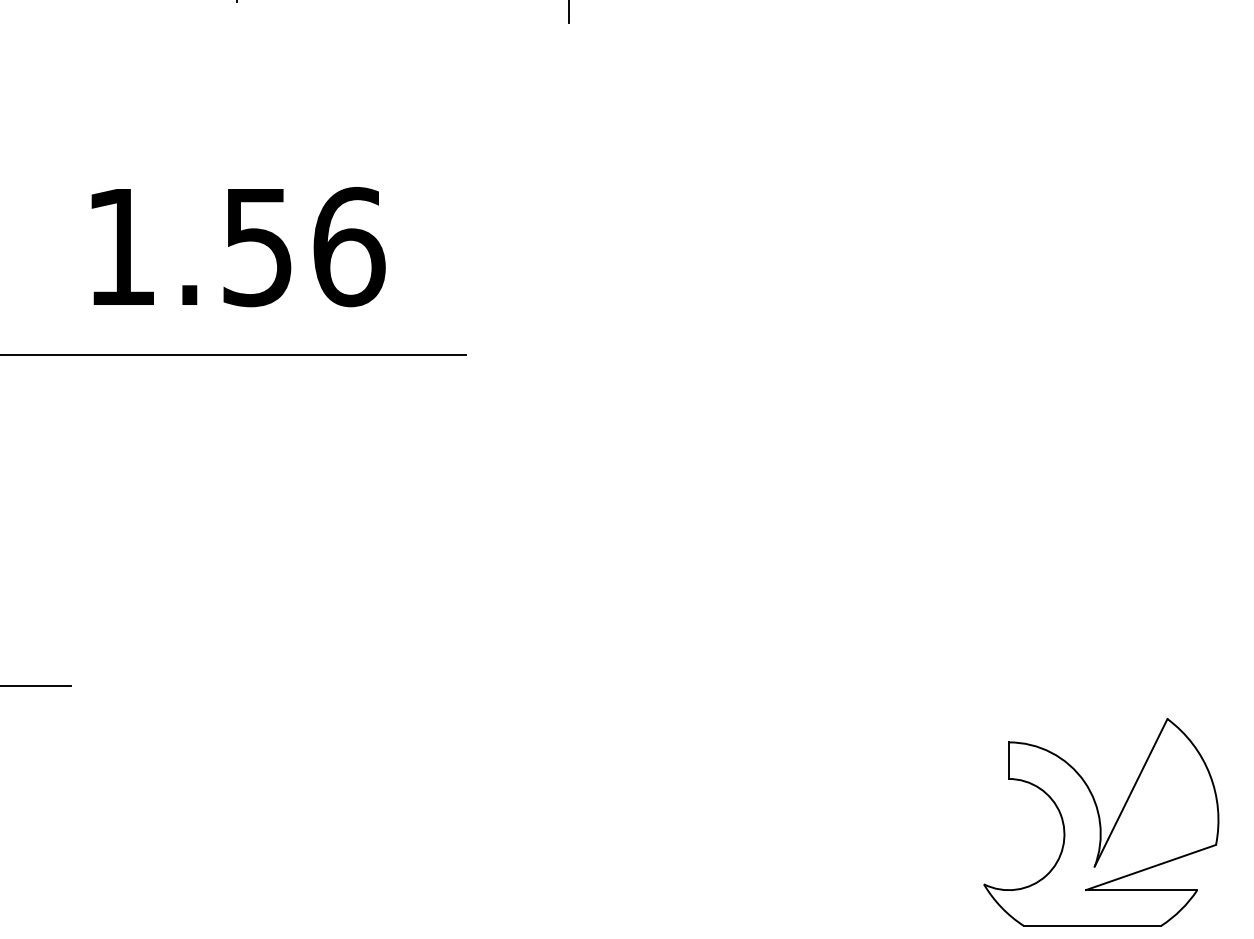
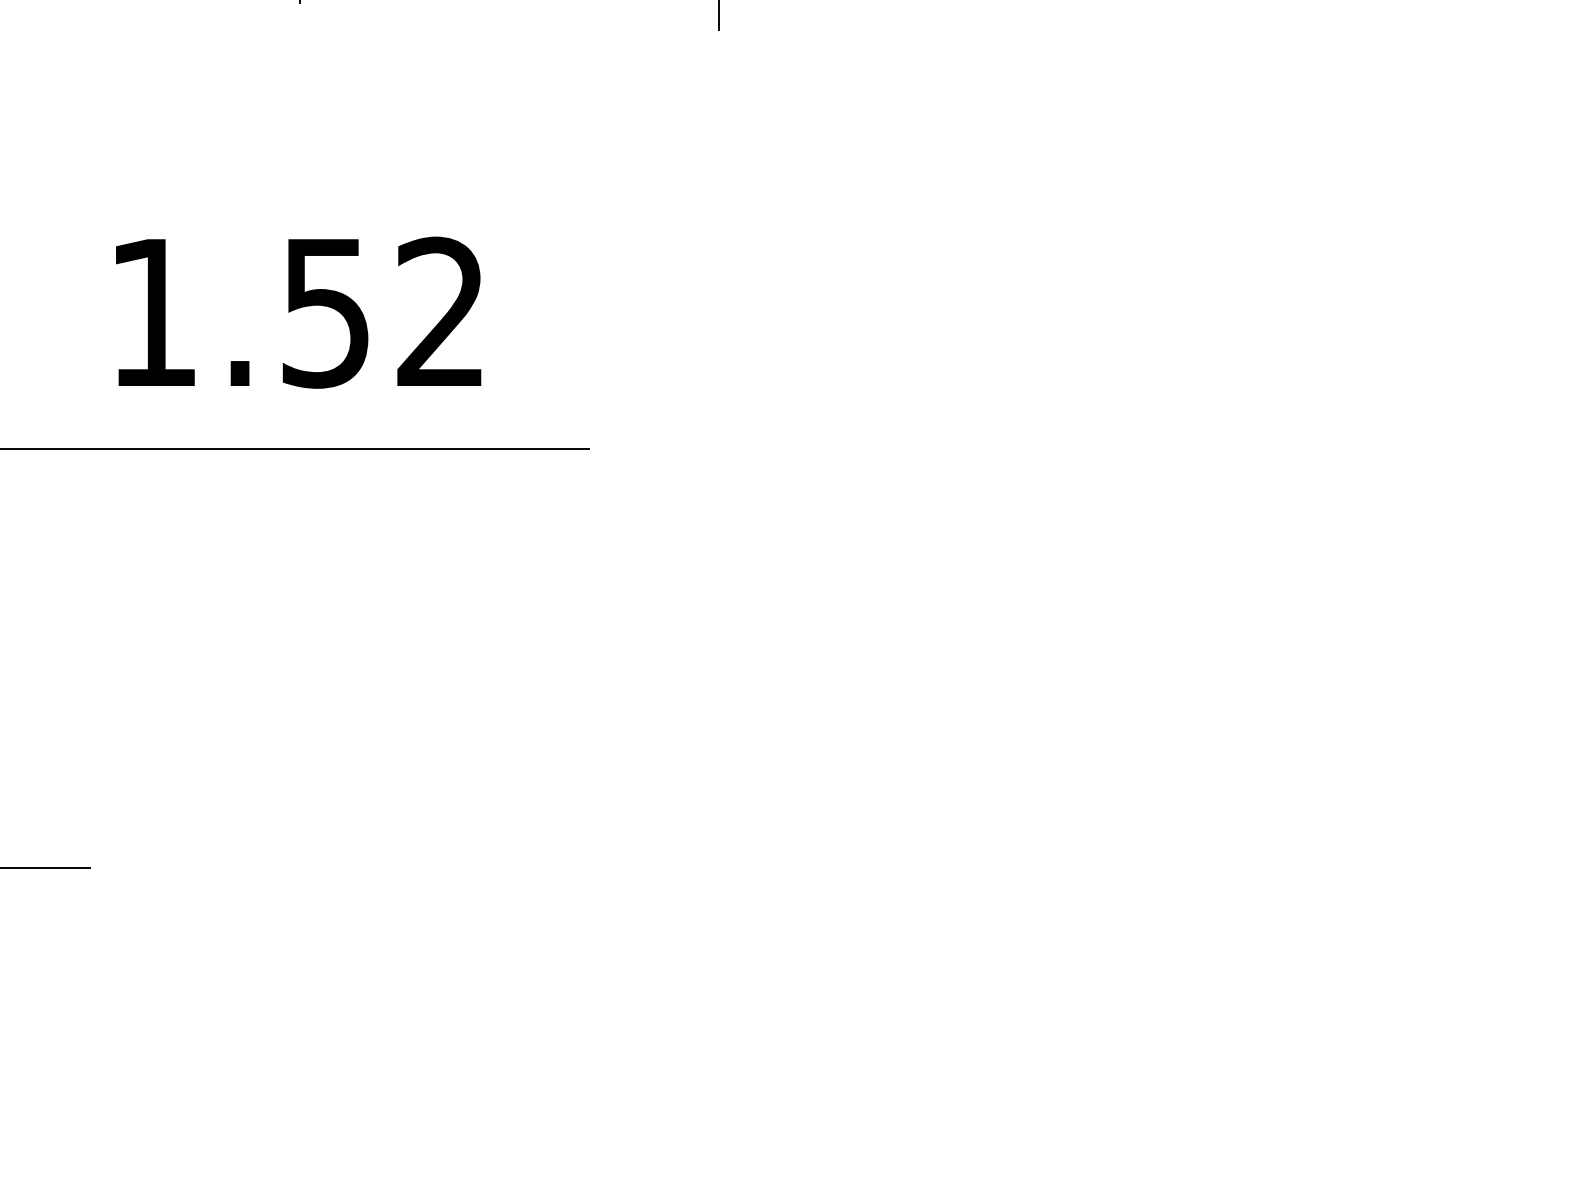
text: (349, 246) -> (441, 312), 1.56 -> 1.52
part: (1101, 821) -> (1392, 1039), removed

